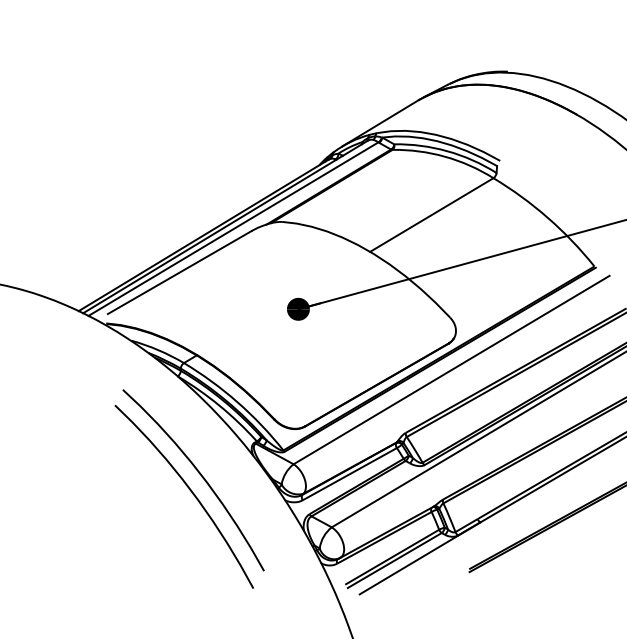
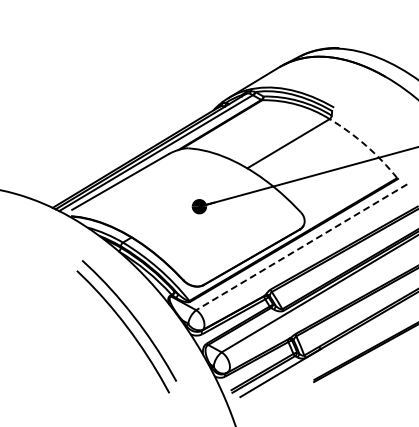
arc: (548, 217) -> (366, 145), solid -> dashed
line: (451, 370) -> (301, 247), solid -> dashed

